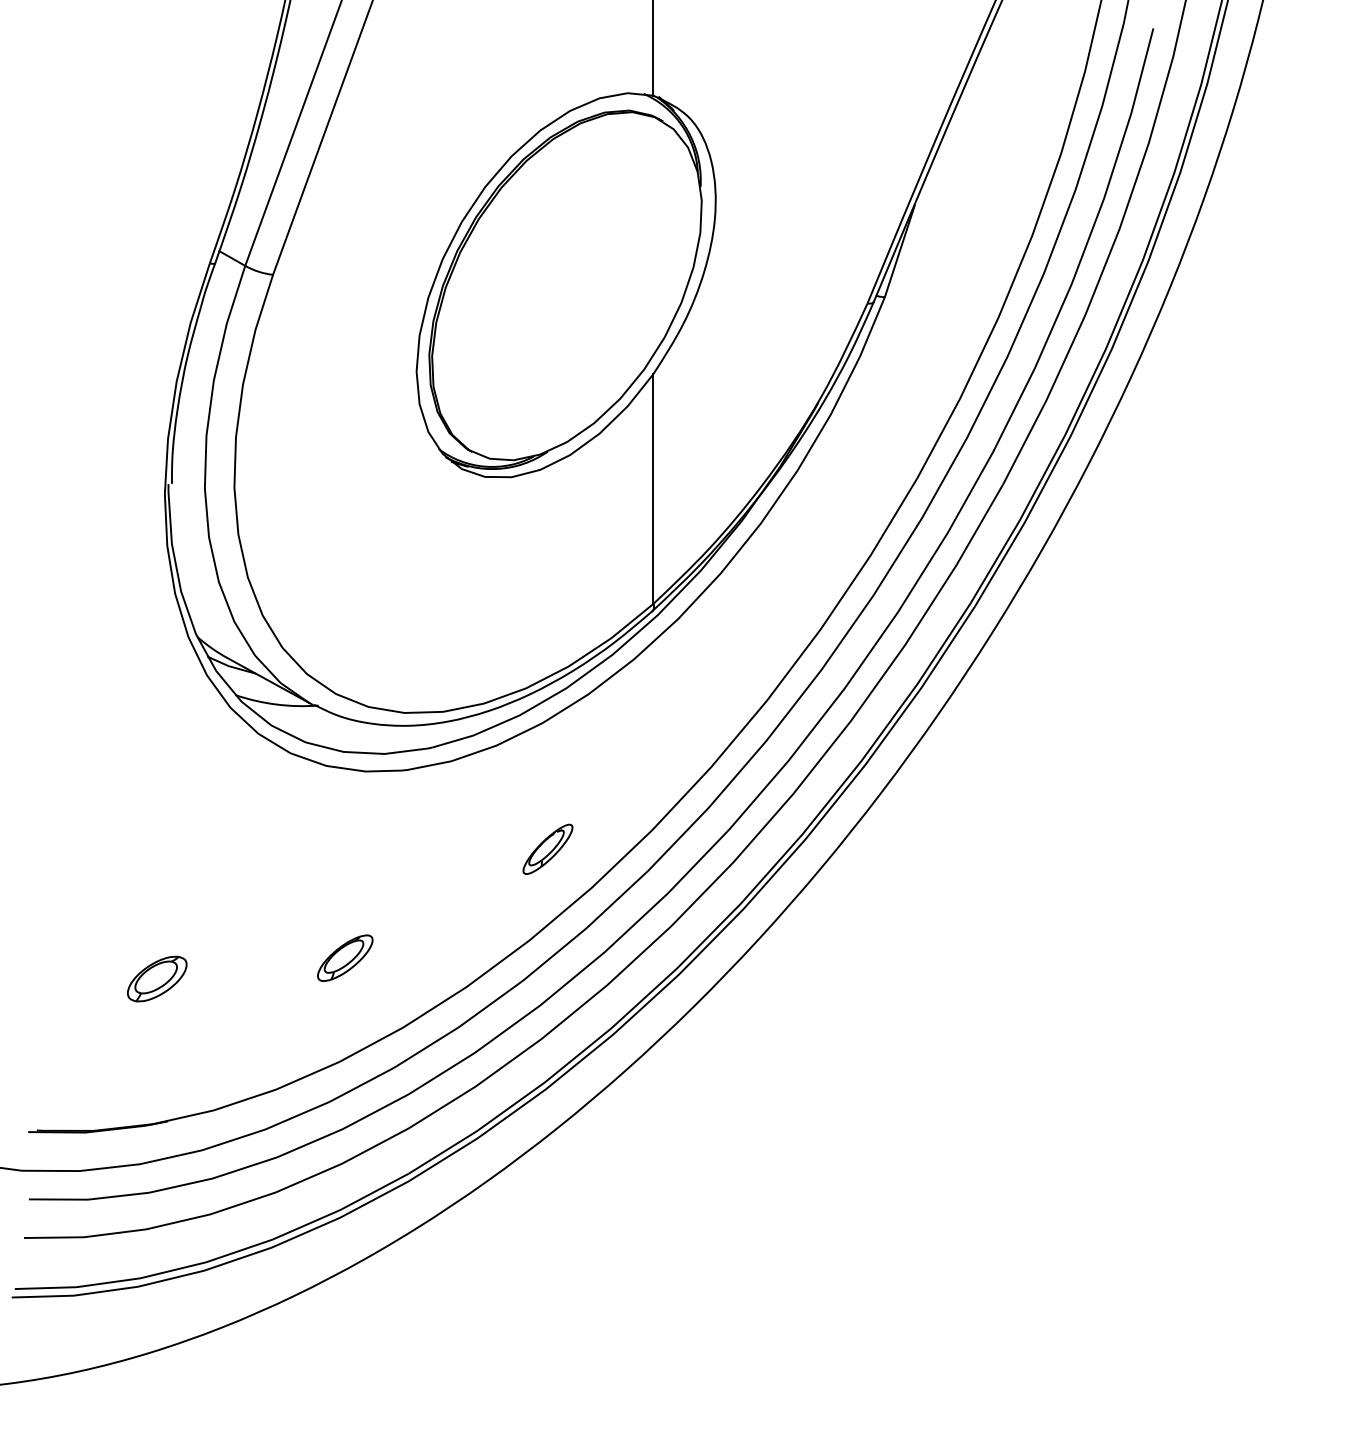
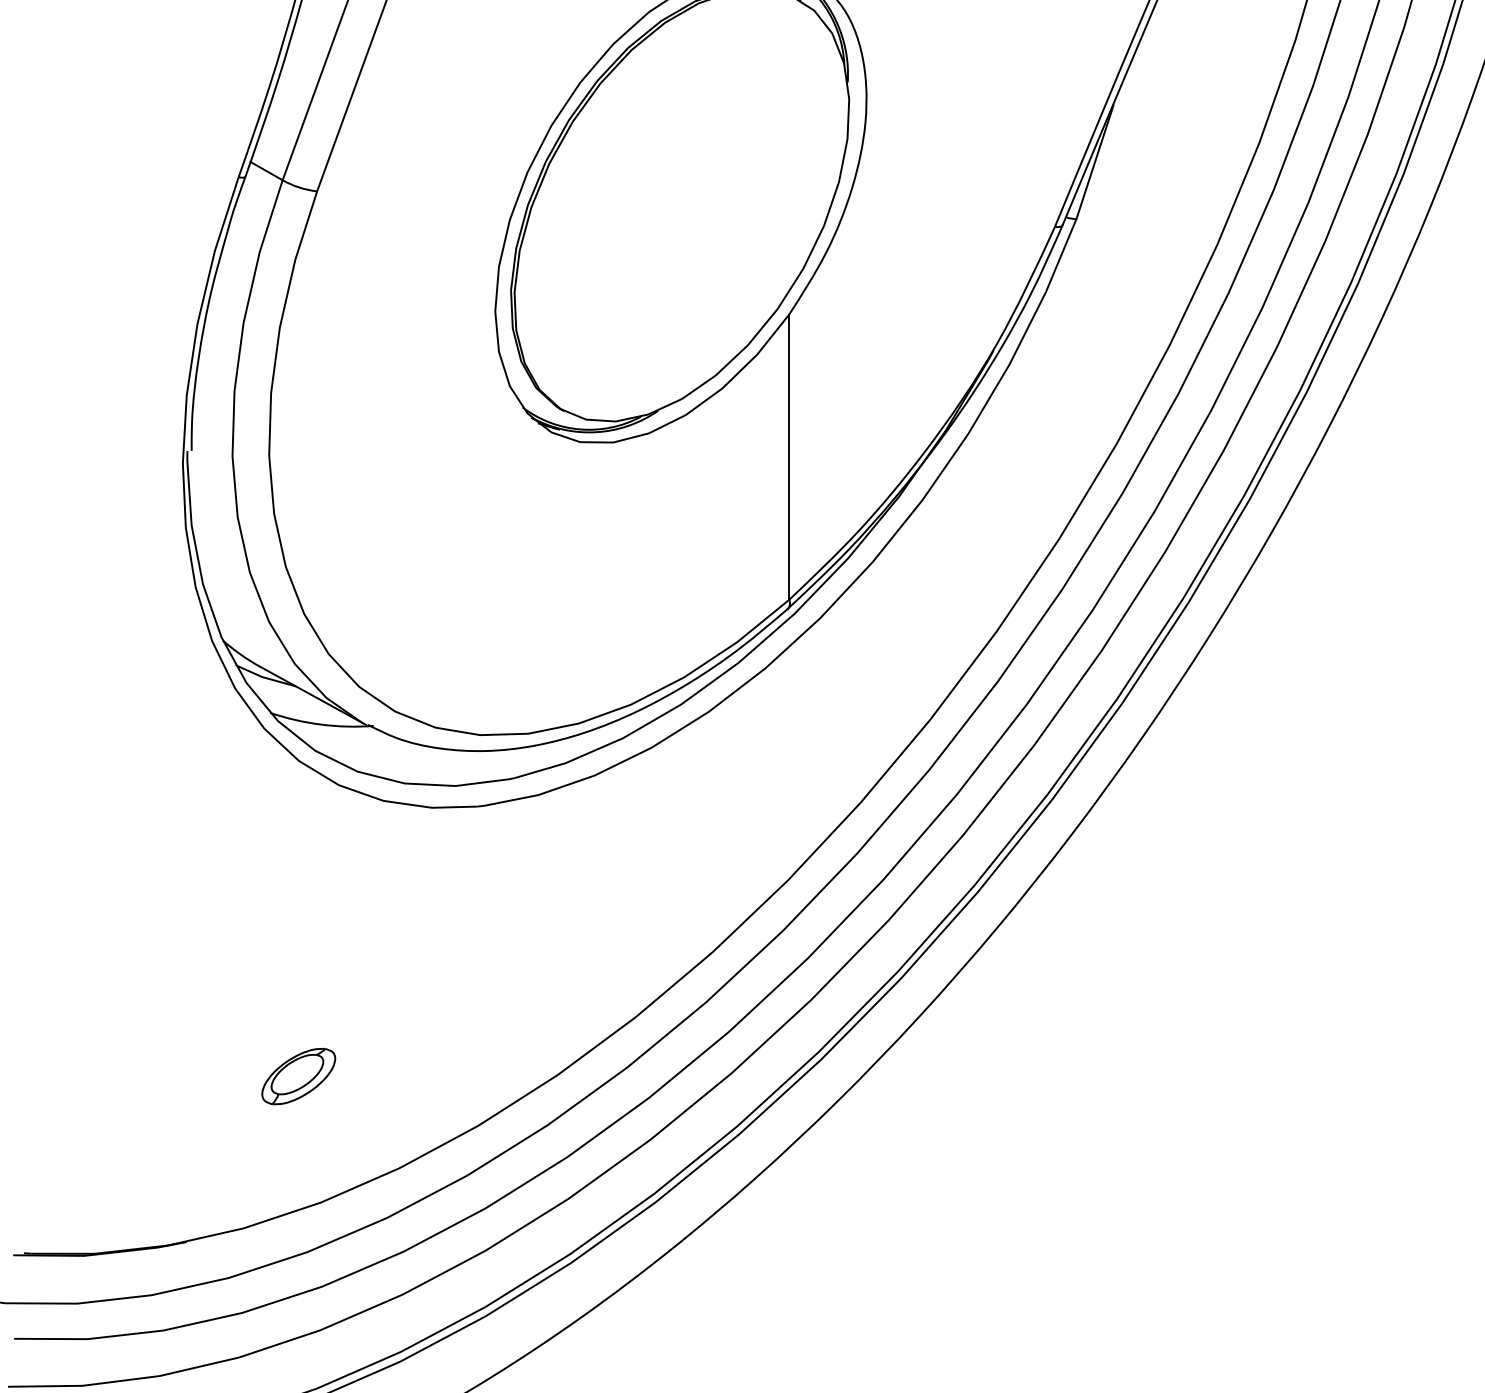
part: (547, 848) -> (657, 903), removed
part: (345, 957) -> (407, 1038), removed
part: (157, 978) -> (299, 1075), moved

